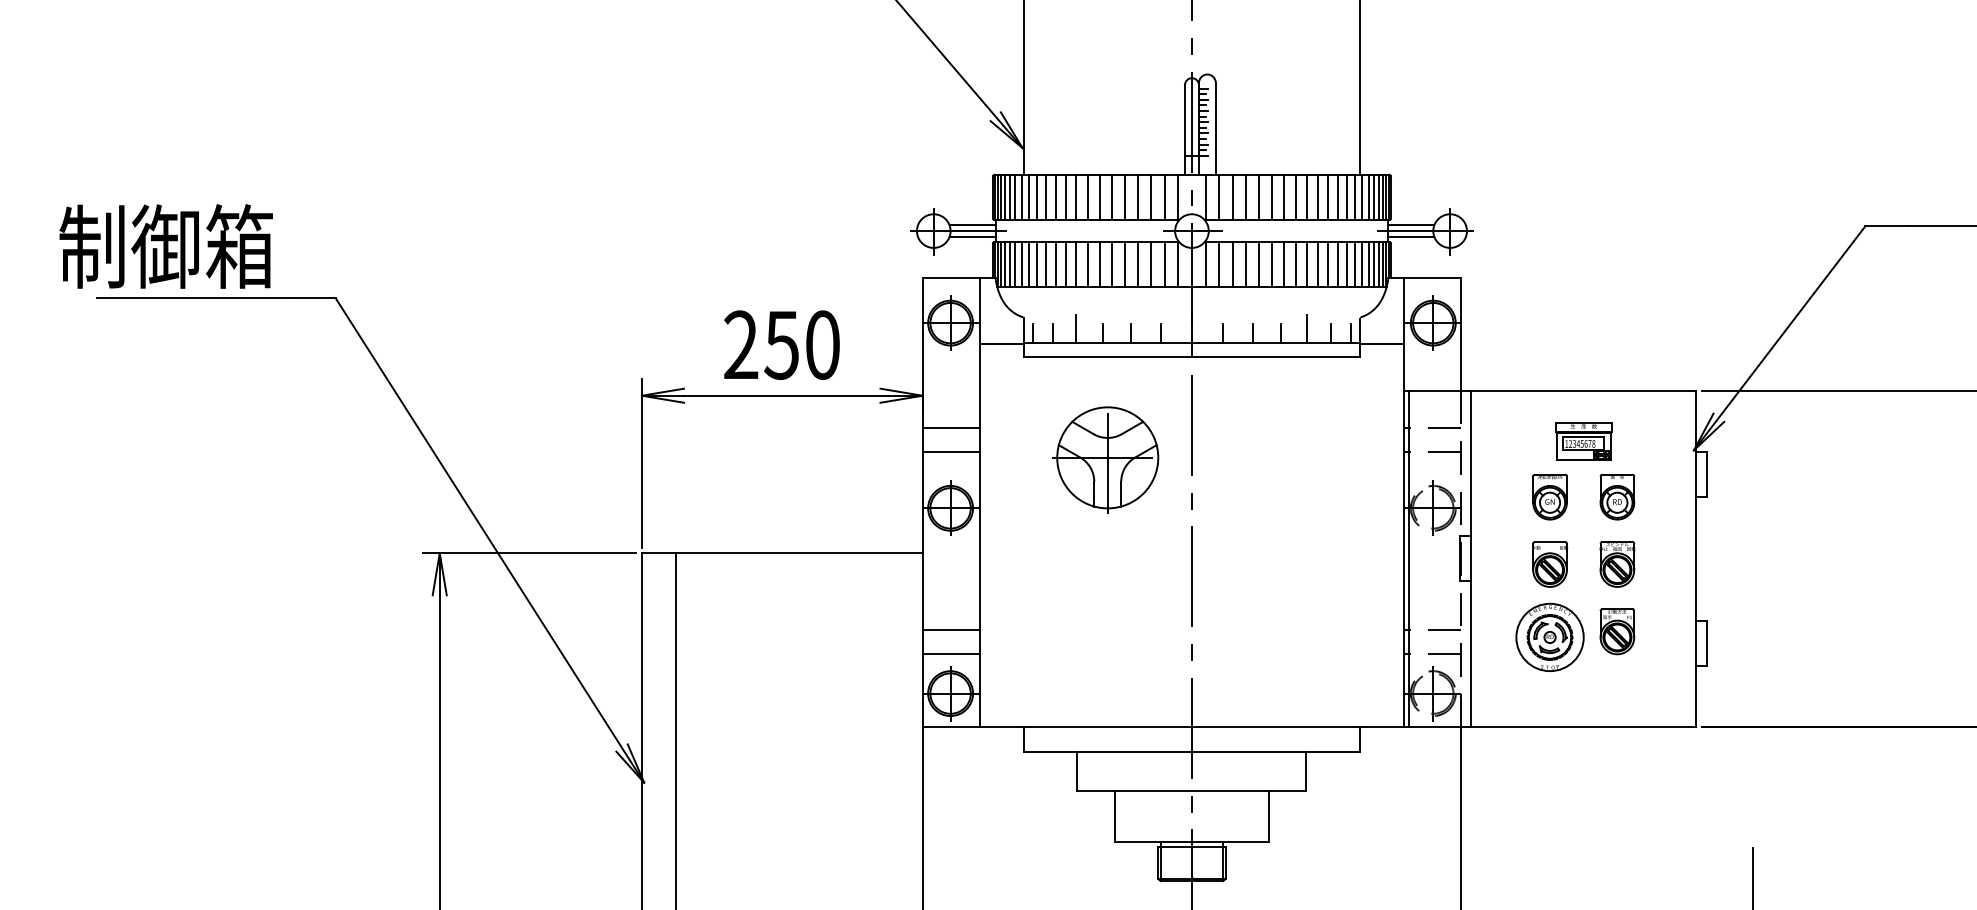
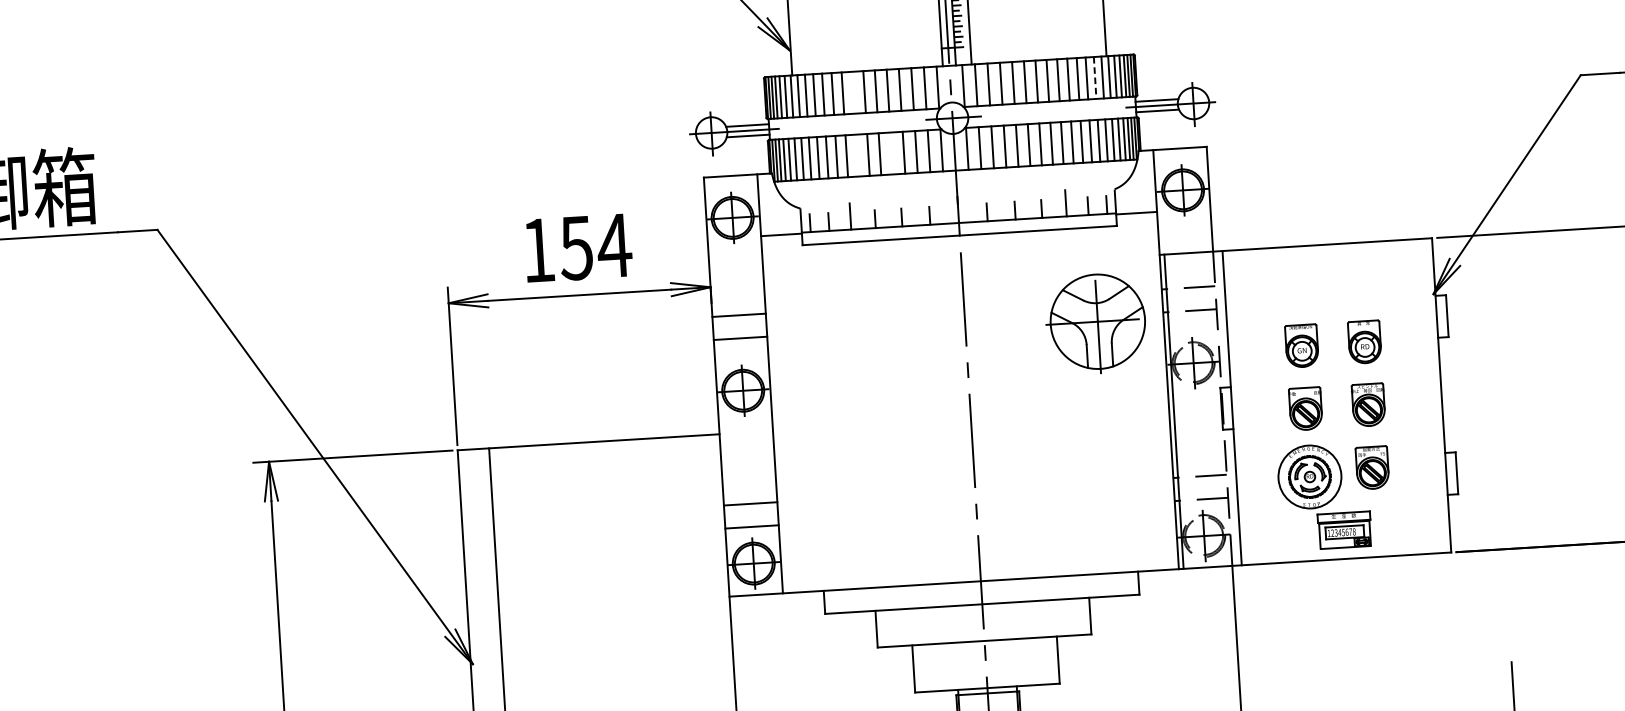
line: (1087, 196) -> (853, 91), removed
line: (1346, 197) -> (1094, 78), solid -> dashed
line: (1087, 264) -> (857, 155), removed
line: (1124, 264) -> (891, 153), removed
text: (782, 344) -> (576, 247), 250 -> 154
part: (1583, 441) -> (1344, 530), moved
part: (1105, 459) -> (1095, 323), moved

